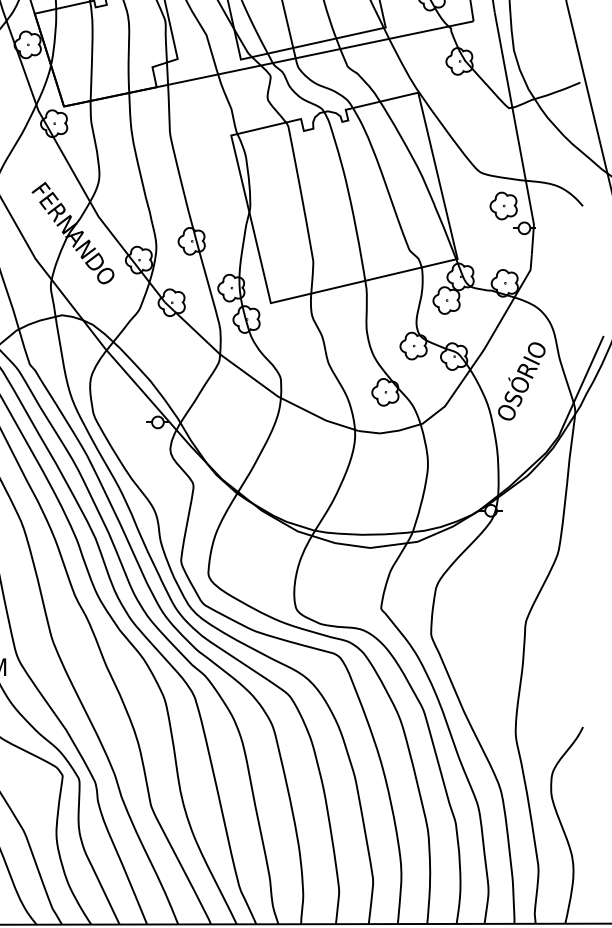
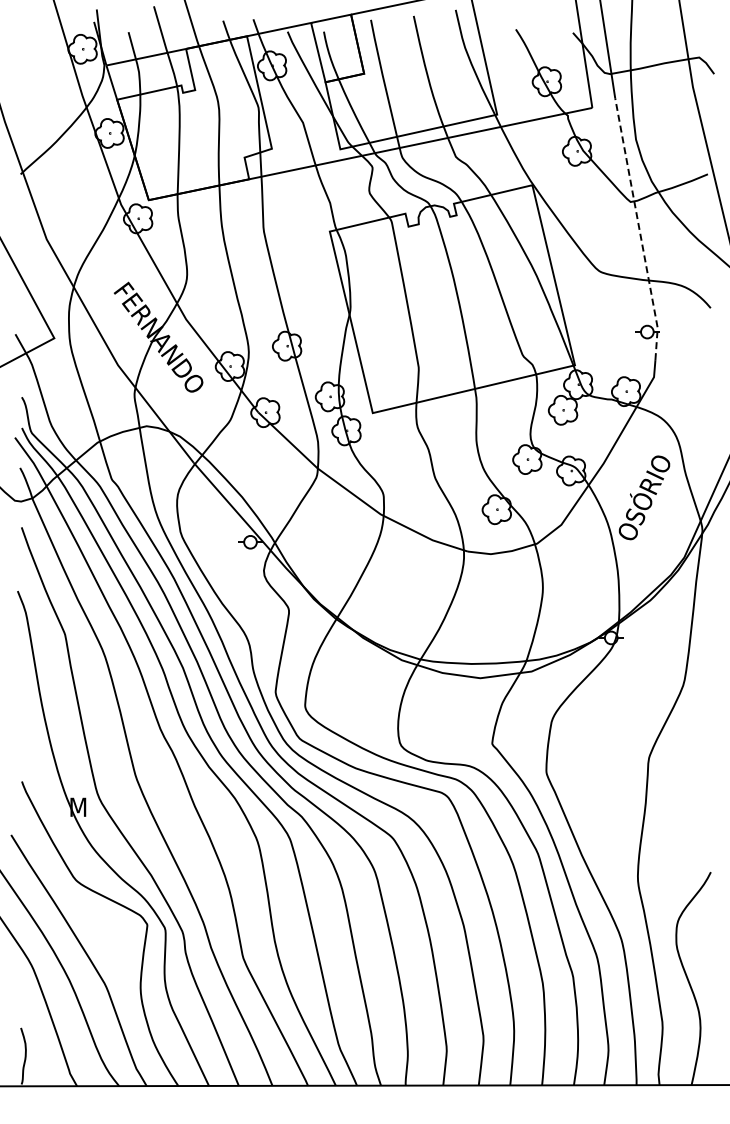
line: (517, 133) -> (639, 229), solid -> dashed
part: (503, 205) -> (624, 307), removed

